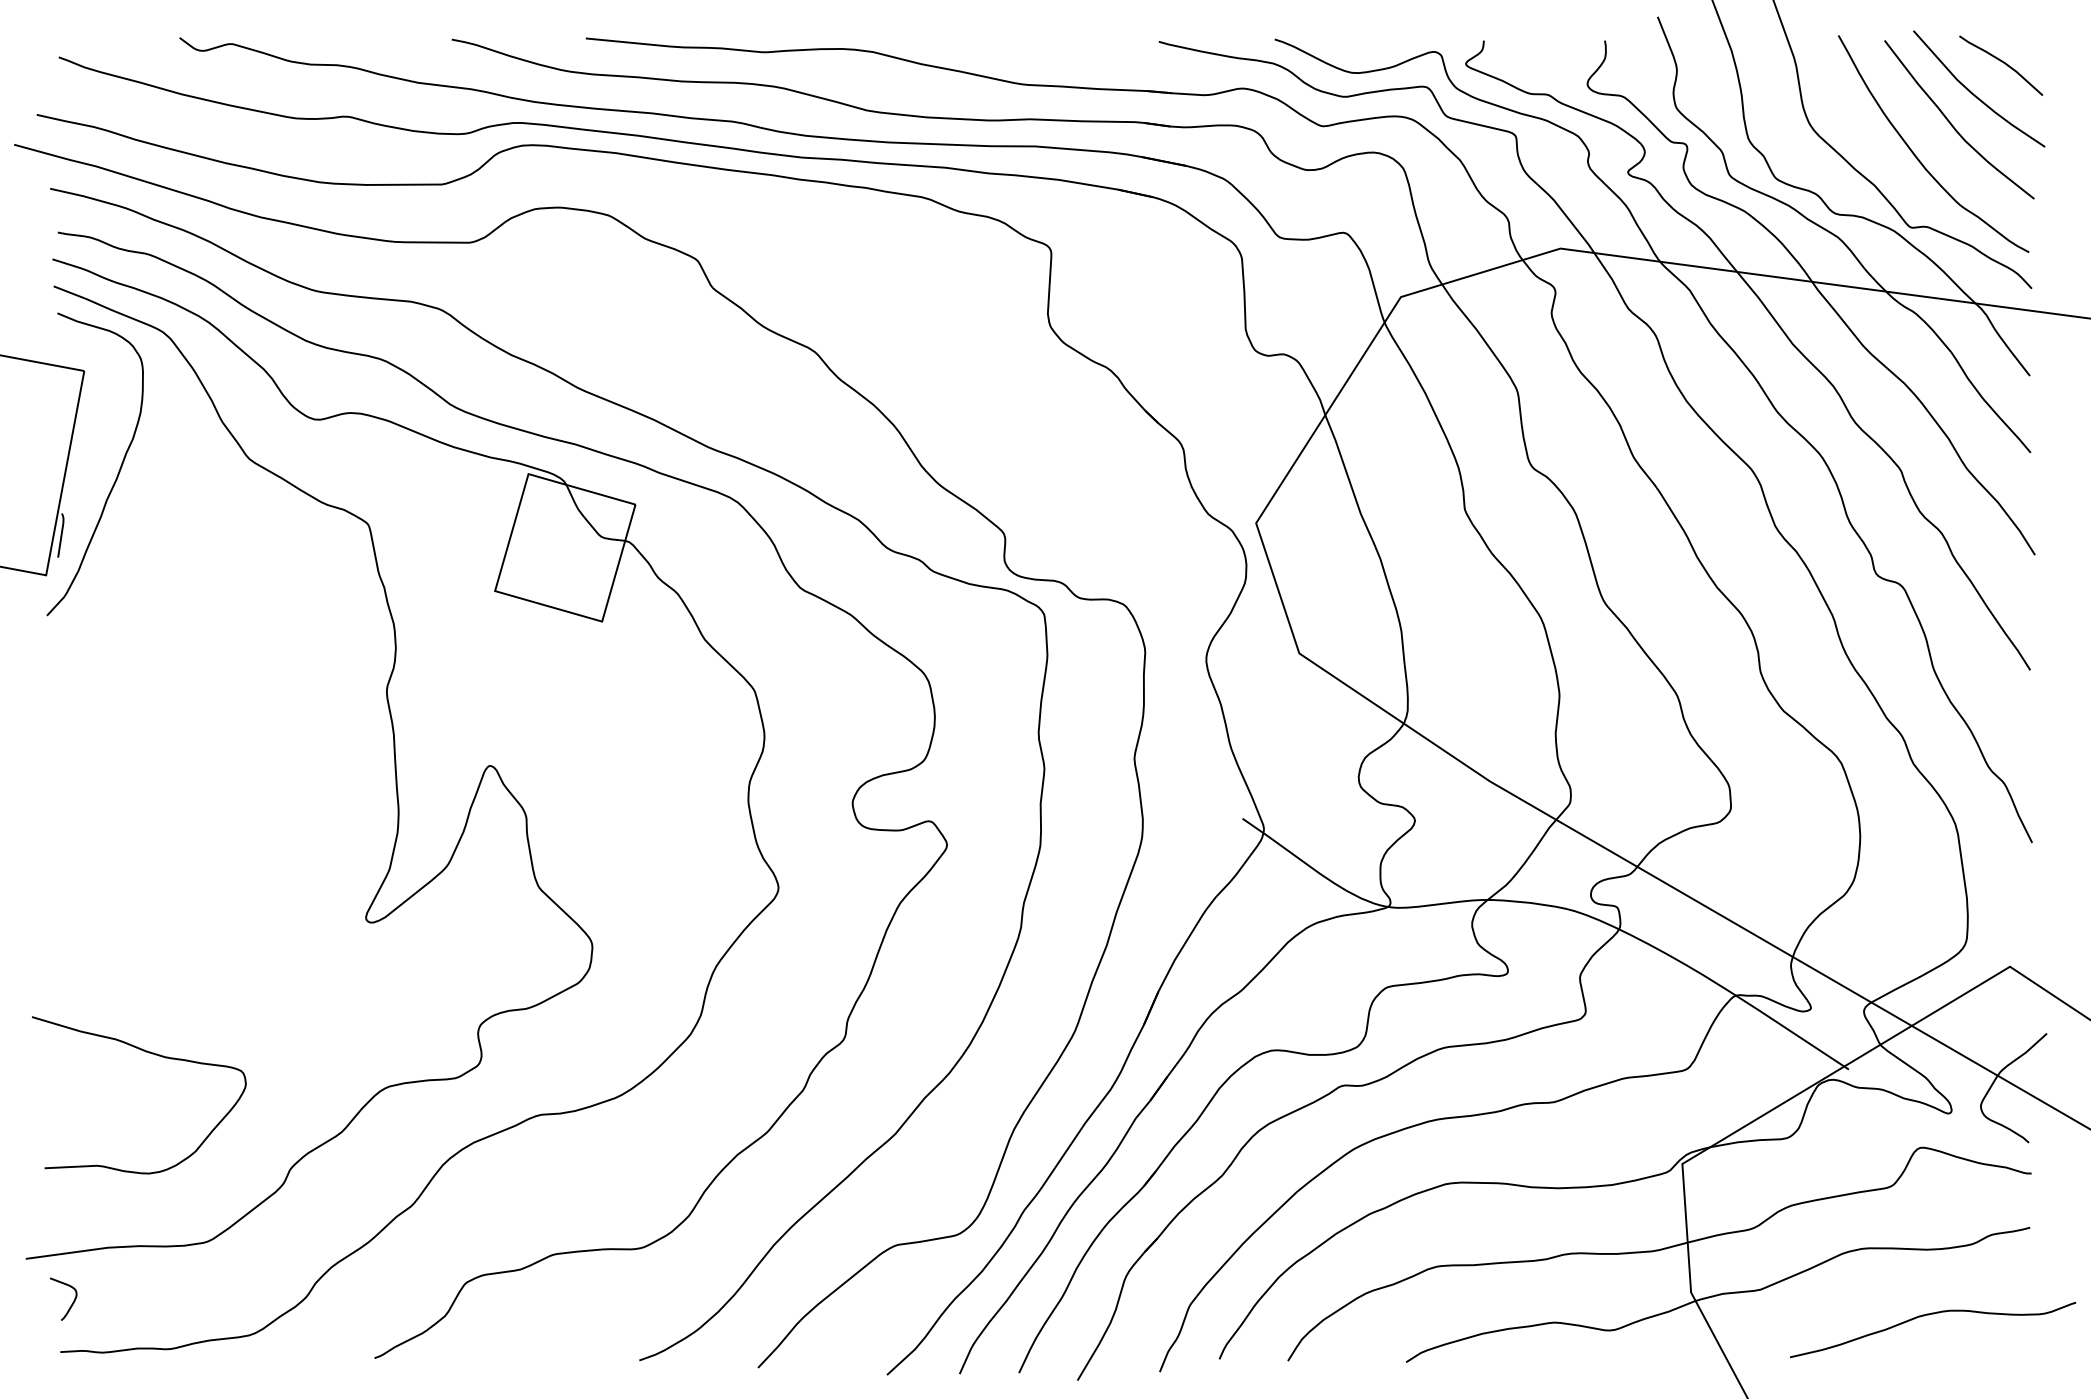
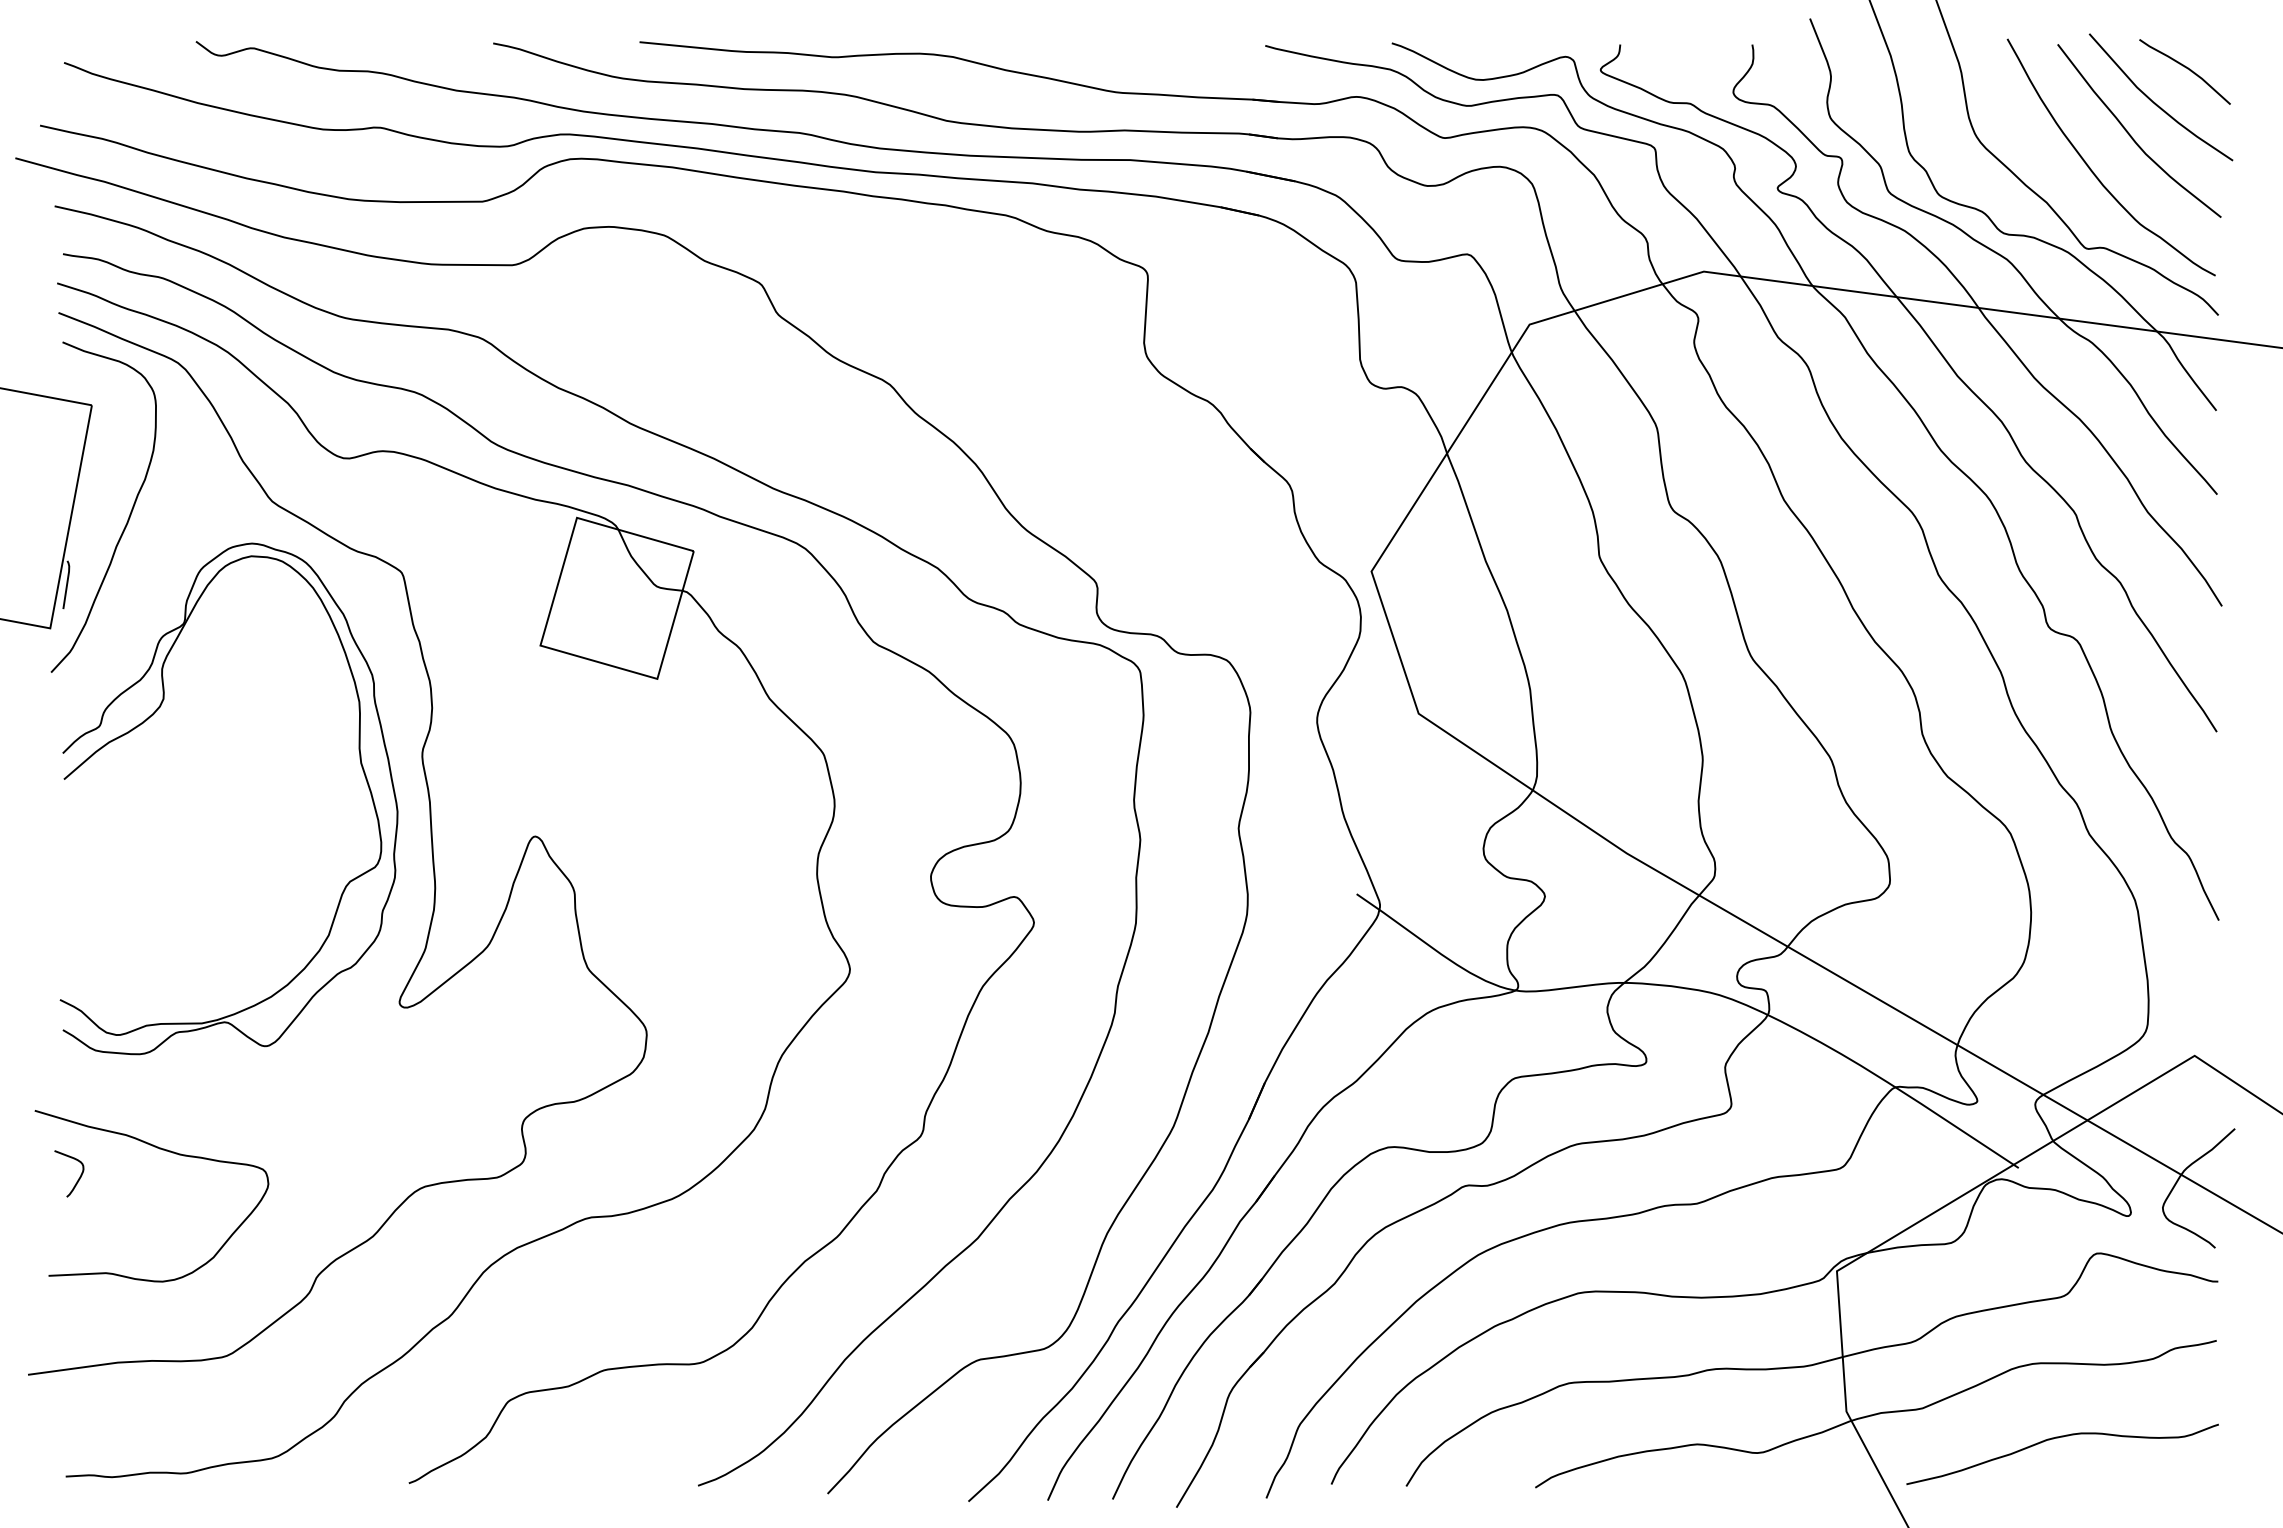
part: (140, 655) -> (153, 715), added
curve: (72, 1303) -> (78, 1178), moved
curve: (1929, 1315) -> (2058, 1438), moved

